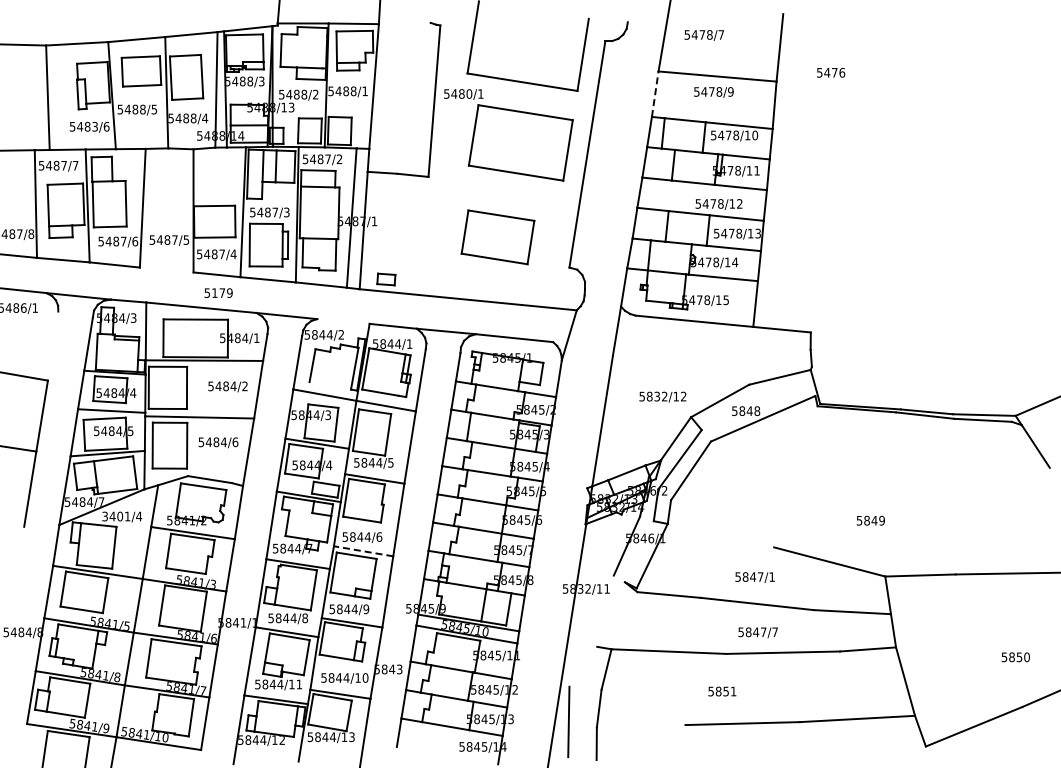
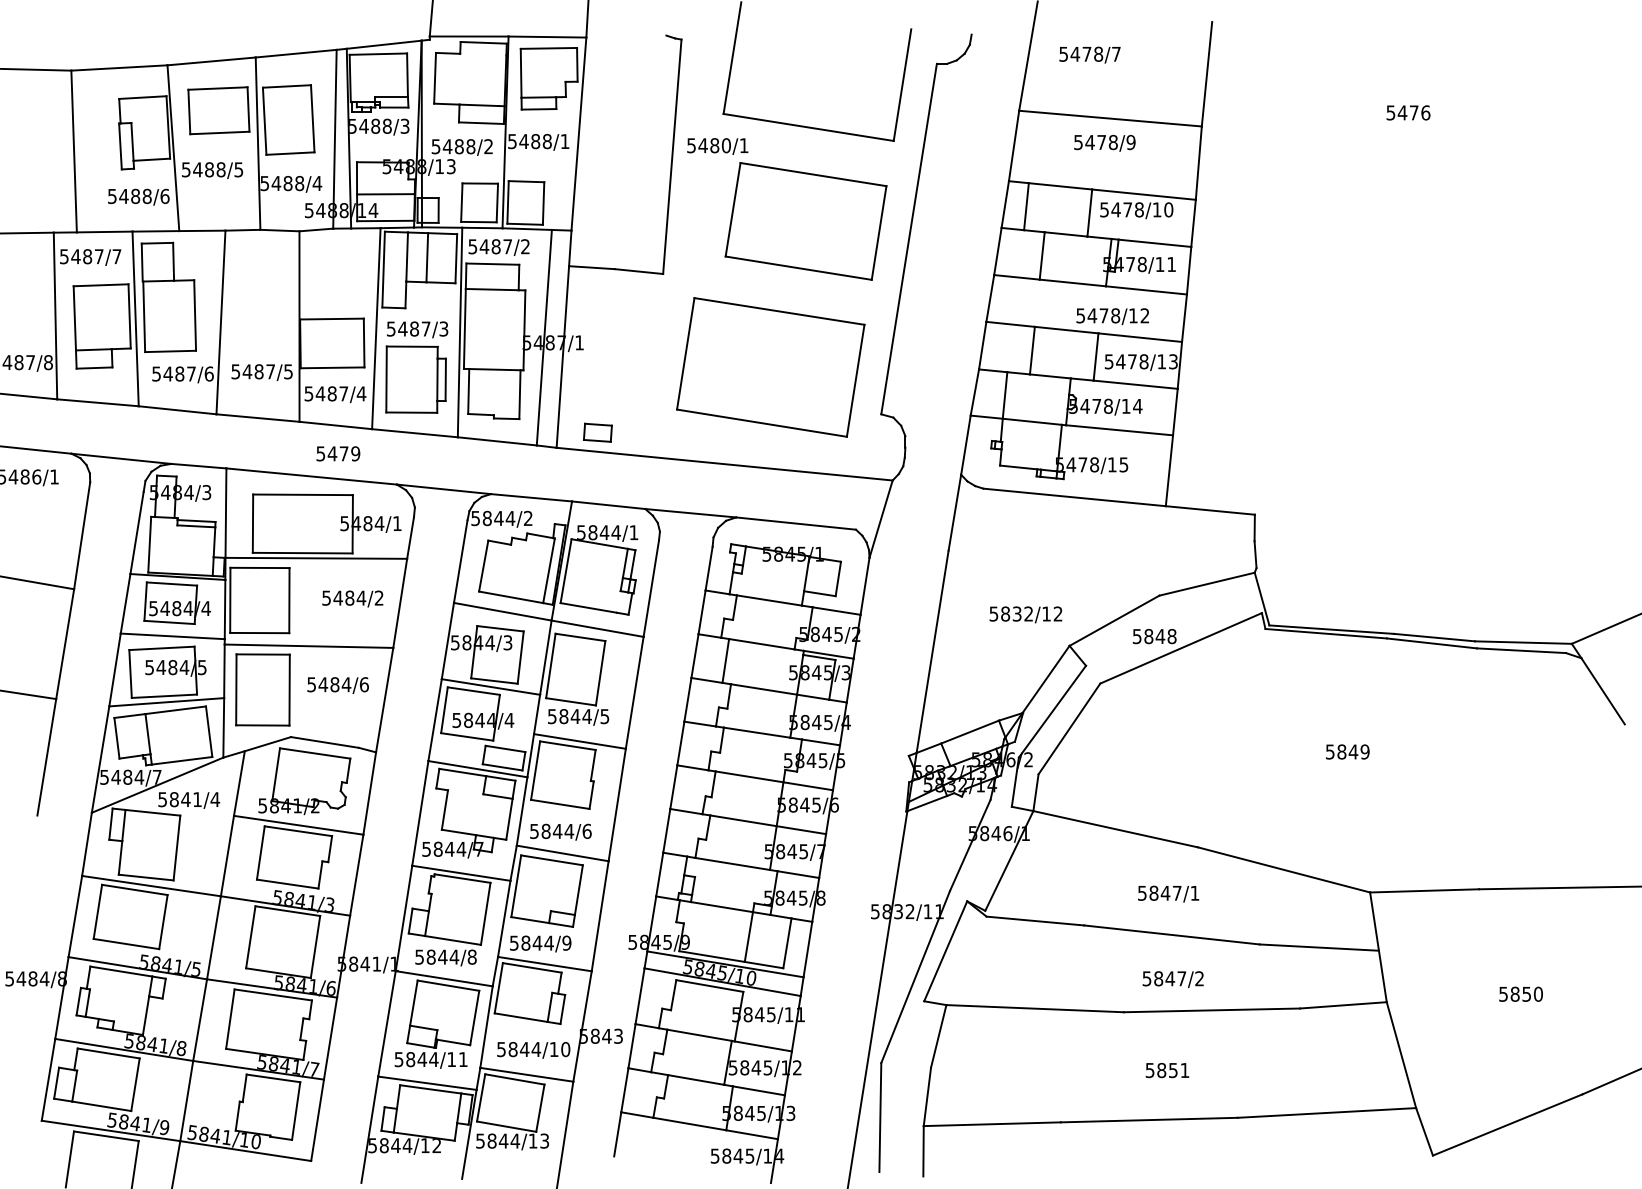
text: (831, 72) -> (1409, 112), moved
line: (655, 94) -> (1014, 146), dashed -> solid
text: (95, 126) -> (147, 195), 5483/6 -> 5488/6
part: (497, 237) -> (769, 367), size x1.67
line: (166, 269) -> (257, 417), added
text: (214, 292) -> (331, 452), 5179 -> 5479
line: (343, 321) -> (531, 497), added
line: (52, 345) -> (81, 534), added
line: (330, 385) -> (511, 596), added
text: (112, 516) -> (174, 799), 3401/4 -> 5841/4
text: (870, 520) -> (1347, 751), moved
line: (720, 535) -> (1115, 828), added
line: (363, 551) -> (562, 853), dashed -> solid
line: (610, 614) -> (944, 951), added
line: (591, 630) -> (915, 976), added
text: (774, 631) -> (1198, 977), 5847/7 -> 5847/2
text: (1015, 657) -> (1520, 994), moved
text: (722, 691) -> (1167, 1070), moved
line: (640, 726) -> (991, 1124), added

